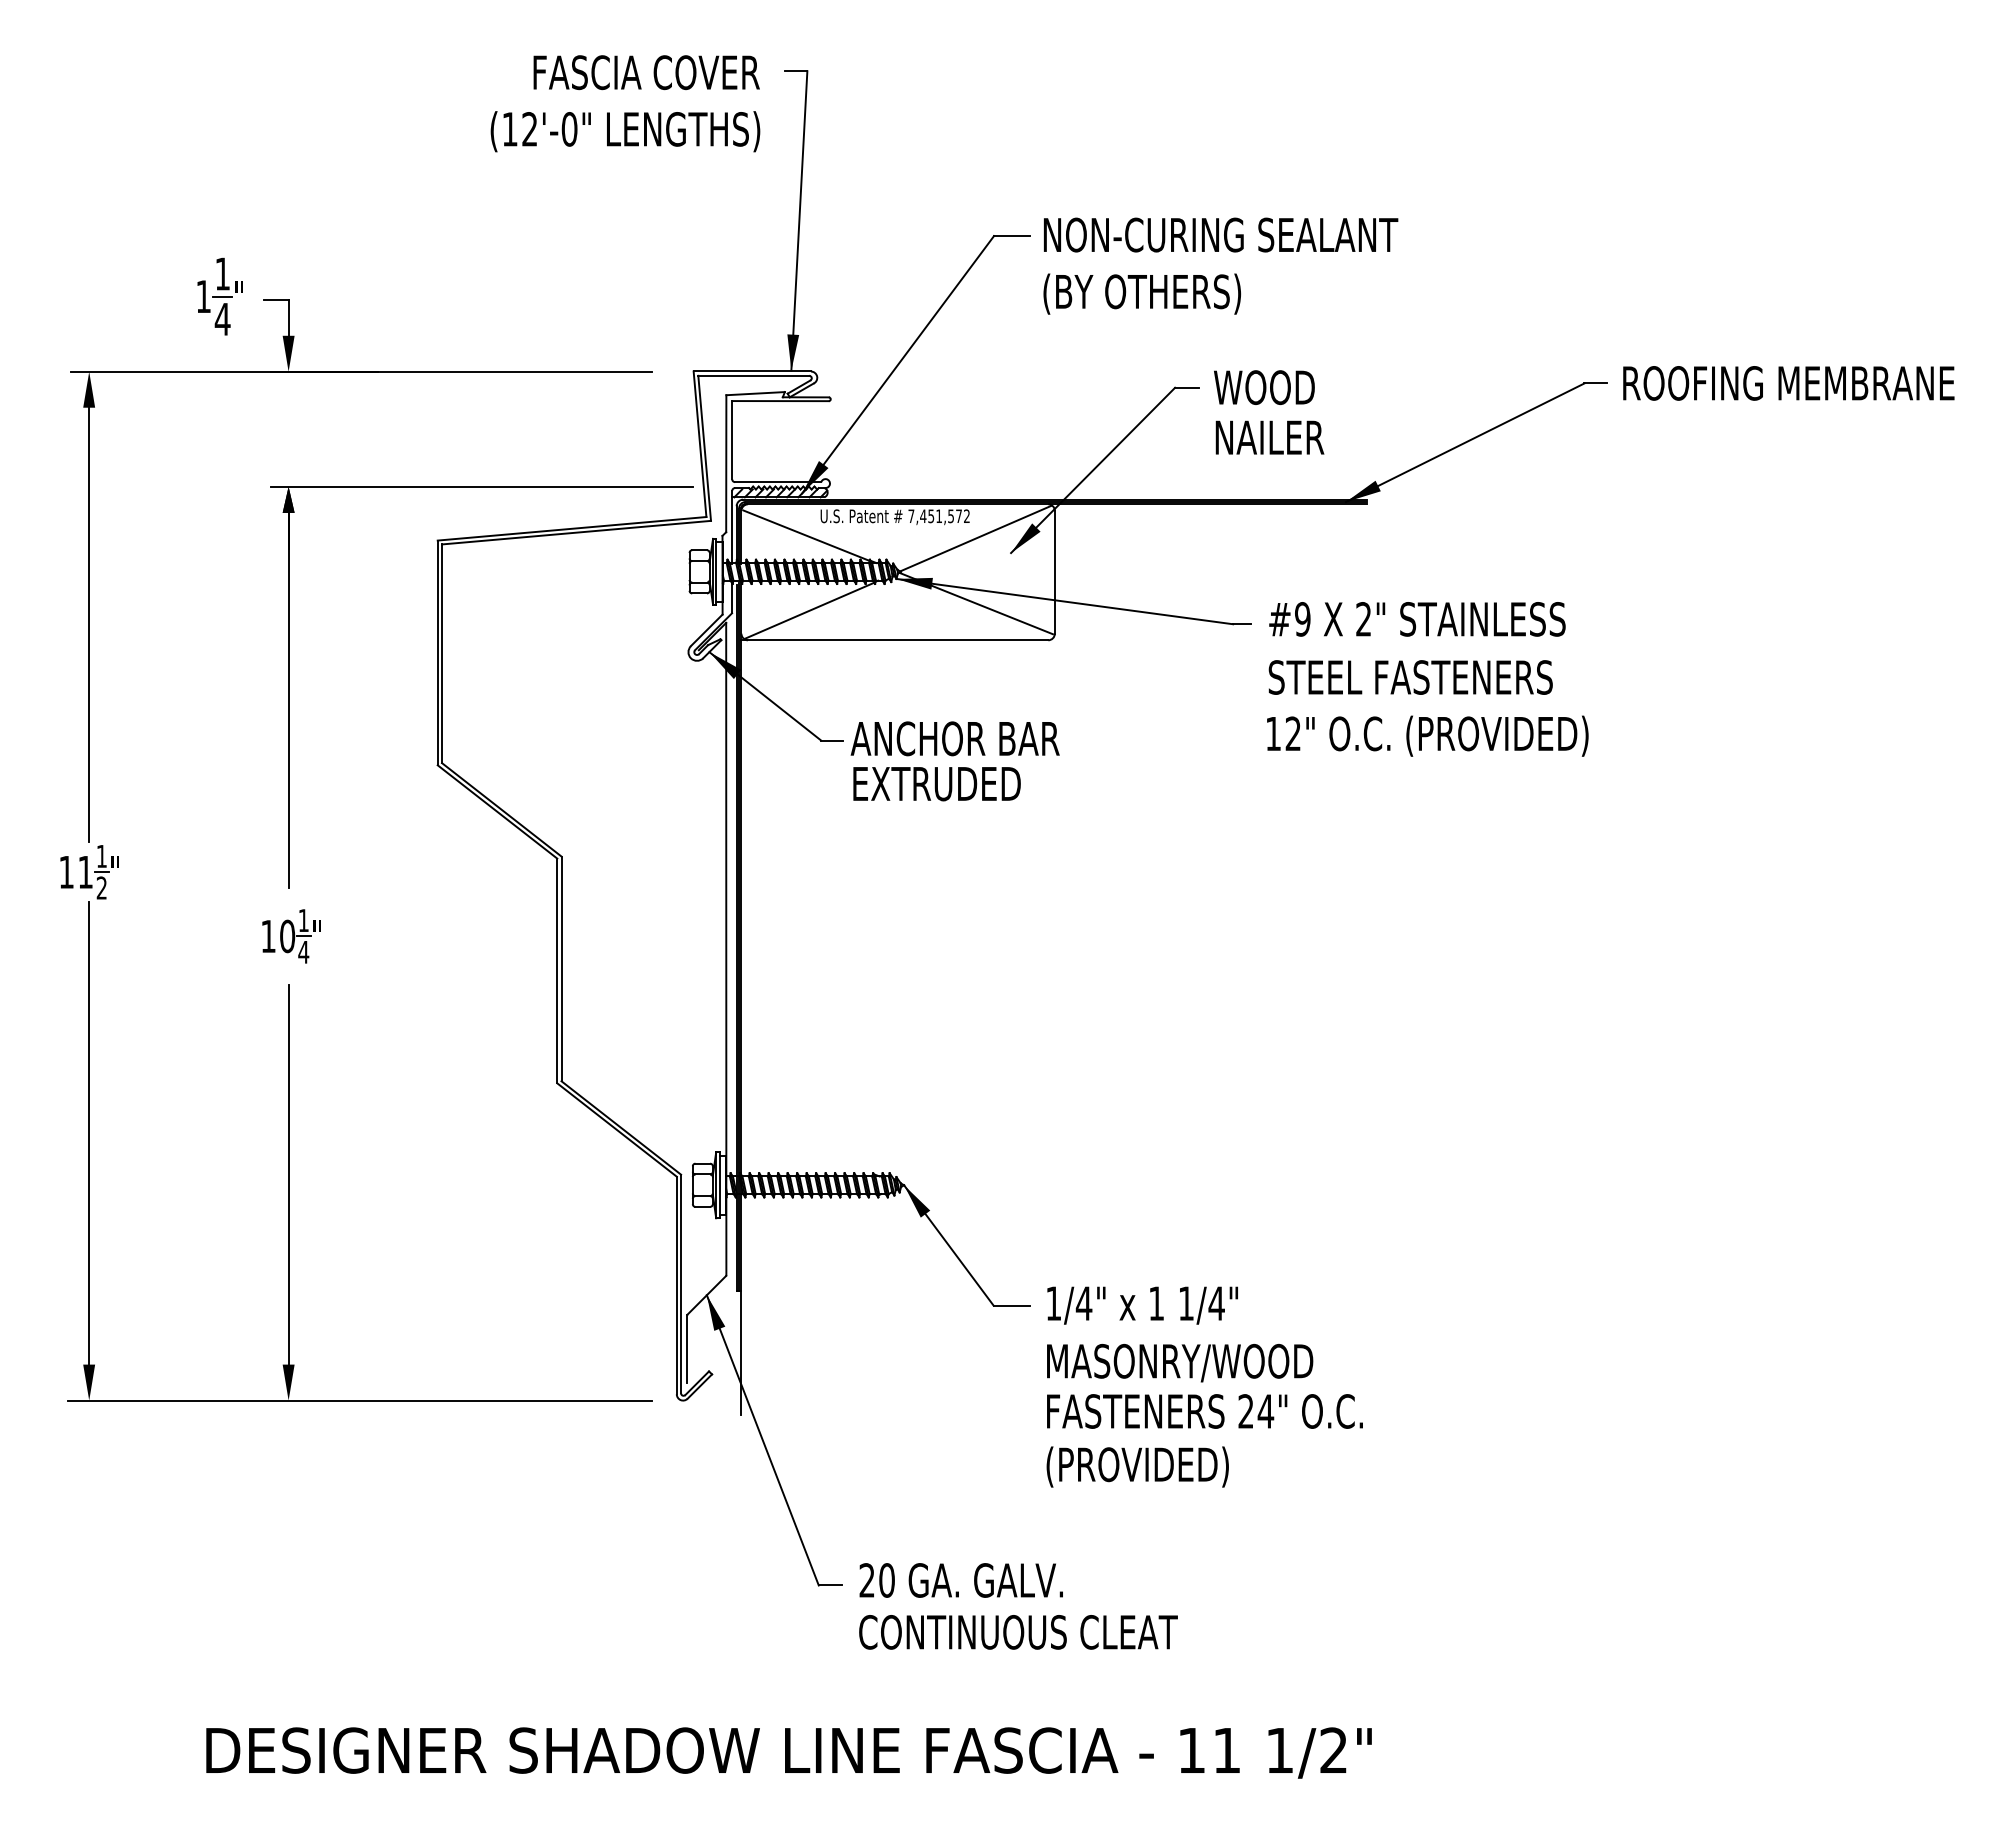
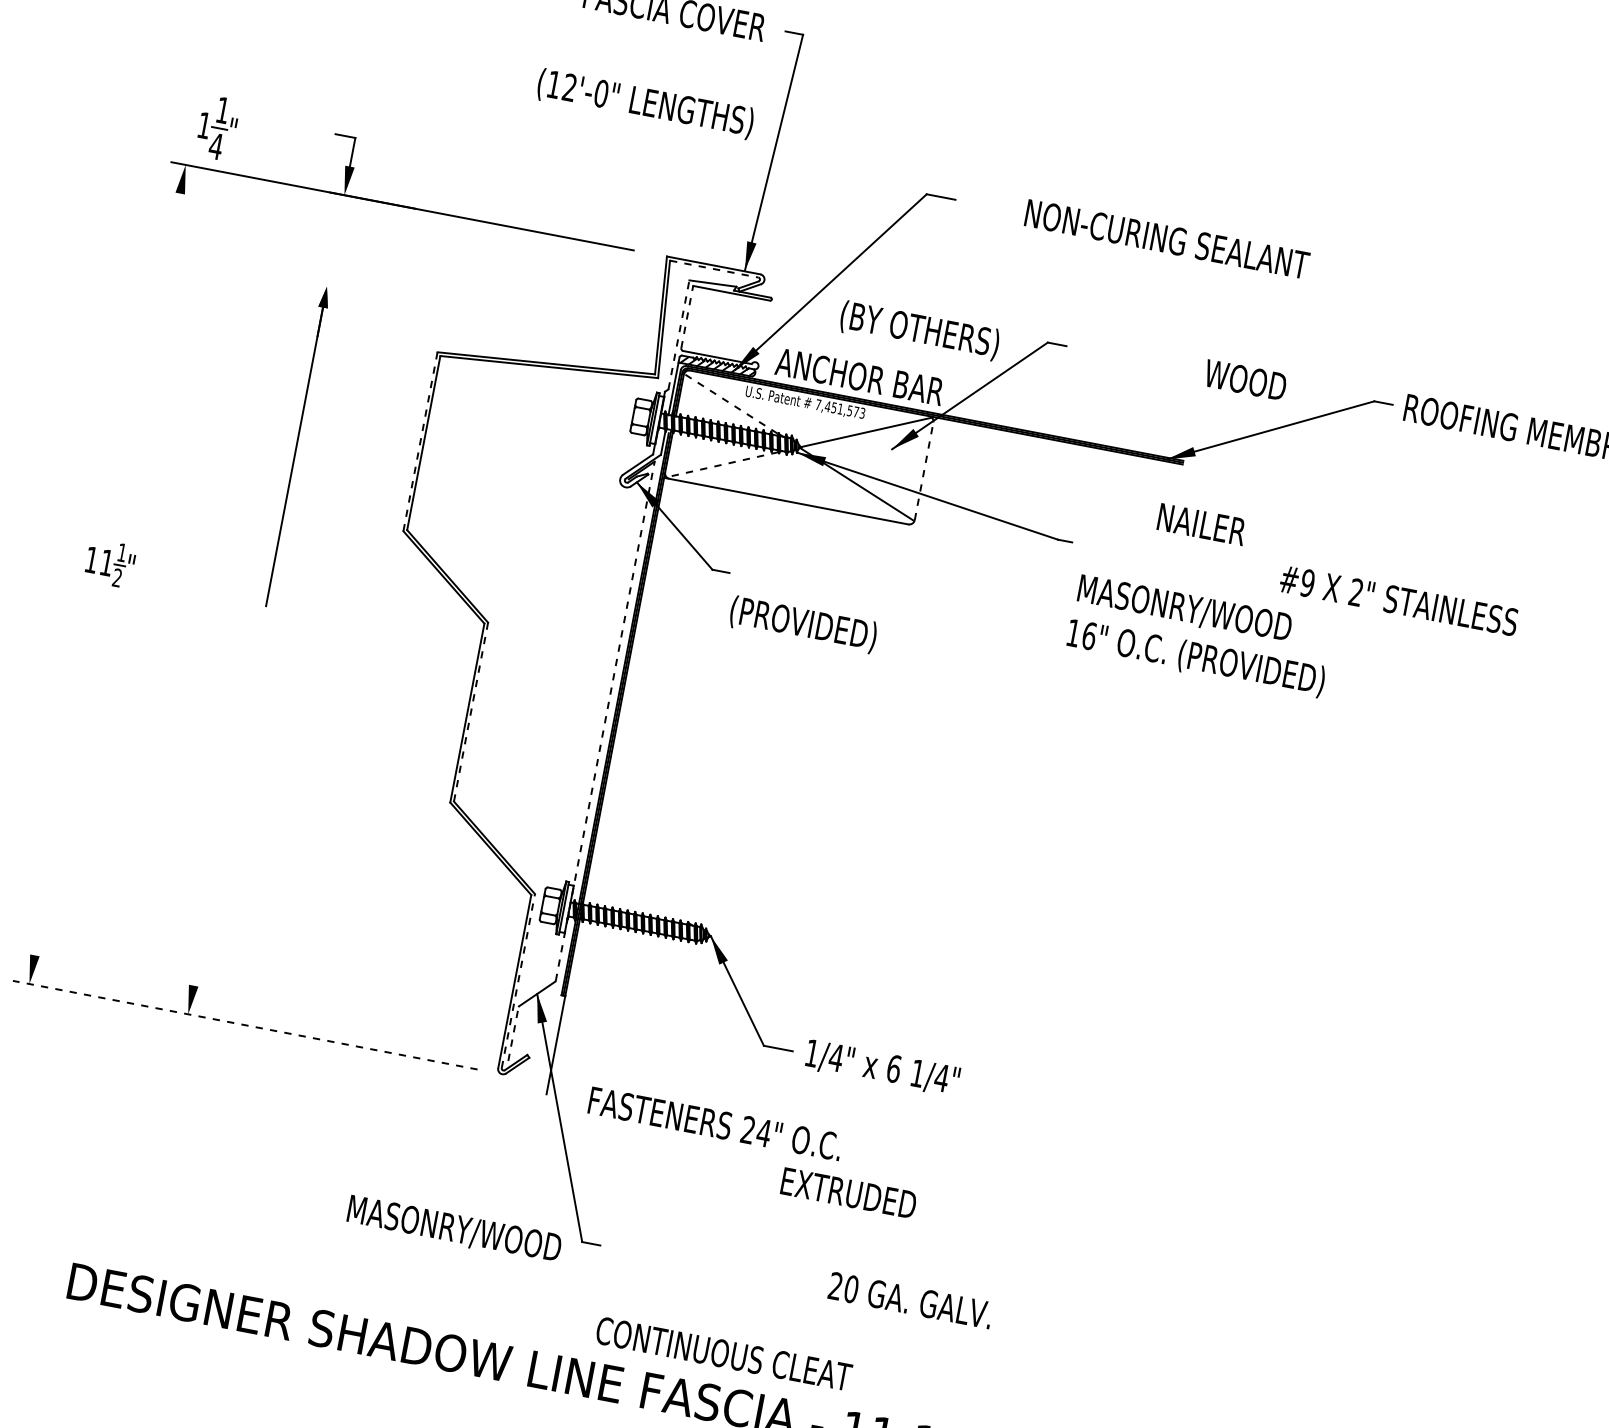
text: (625, 131) -> (645, 103), moved
text: (1221, 234) -> (1167, 239), moved
text: (1141, 293) -> (919, 330), moved
part: (219, 296) -> (216, 127), moved
line: (754, 375) -> (714, 268), solid -> dashed
text: (1264, 387) -> (1245, 380), moved
text: (1269, 437) -> (1201, 524), moved
line: (732, 439) -> (687, 316), solid -> dashed
line: (726, 463) -> (679, 334), solid -> dashed
line: (481, 486) -> (480, 315), removed
text: (966, 516) -> (862, 413), 7,451,572 -> 7,451,573
line: (806, 535) -> (731, 404), solid -> dashed
line: (1054, 571) -> (923, 470), solid -> dashed
line: (809, 610) -> (722, 464), solid -> dashed
text: (1417, 619) -> (1399, 600), moved
line: (89, 624) -> (147, 366), removed
line: (437, 653) -> (420, 442), solid -> dashed
text: (1410, 679) -> (1190, 610), STEEL FASTENERS -> MASONRY/WOOD
text: (1293, 733) -> (1089, 635), 12" -> 16"
text: (954, 738) -> (859, 376), moved
text: (944, 785) -> (803, 624), EXTRUDED -> (PROVIDED)
part: (291, 936) -> (261, 645), removed
line: (726, 948) -> (605, 720), solid -> dashed
line: (561, 968) -> (471, 711), solid -> dashed
line: (89, 1133) -> (70, 771), removed
line: (288, 1174) -> (222, 834), removed
line: (681, 1283) -> (518, 980), solid -> dashed
text: (1156, 1303) -> (893, 1068), 1 -> 6
line: (687, 1349) -> (513, 1034), solid -> dashed
text: (1180, 1363) -> (454, 1230), moved
line: (360, 1400) -> (245, 1025), solid -> dashed
text: (1204, 1411) -> (715, 1123), moved
text: (1137, 1466) -> (854, 1195), (PROVIDED) -> EXTRUDED
text: (960, 1580) -> (909, 1300), moved
text: (1018, 1632) -> (723, 1354), moved

